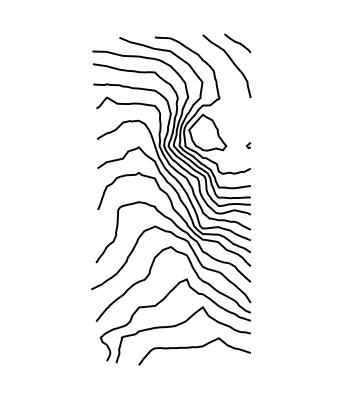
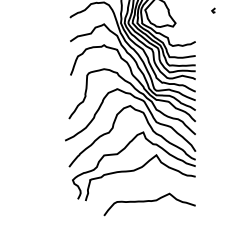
line: (248, 145) -> (213, 10), moved
curve: (194, 348) -> (149, 202), moved

